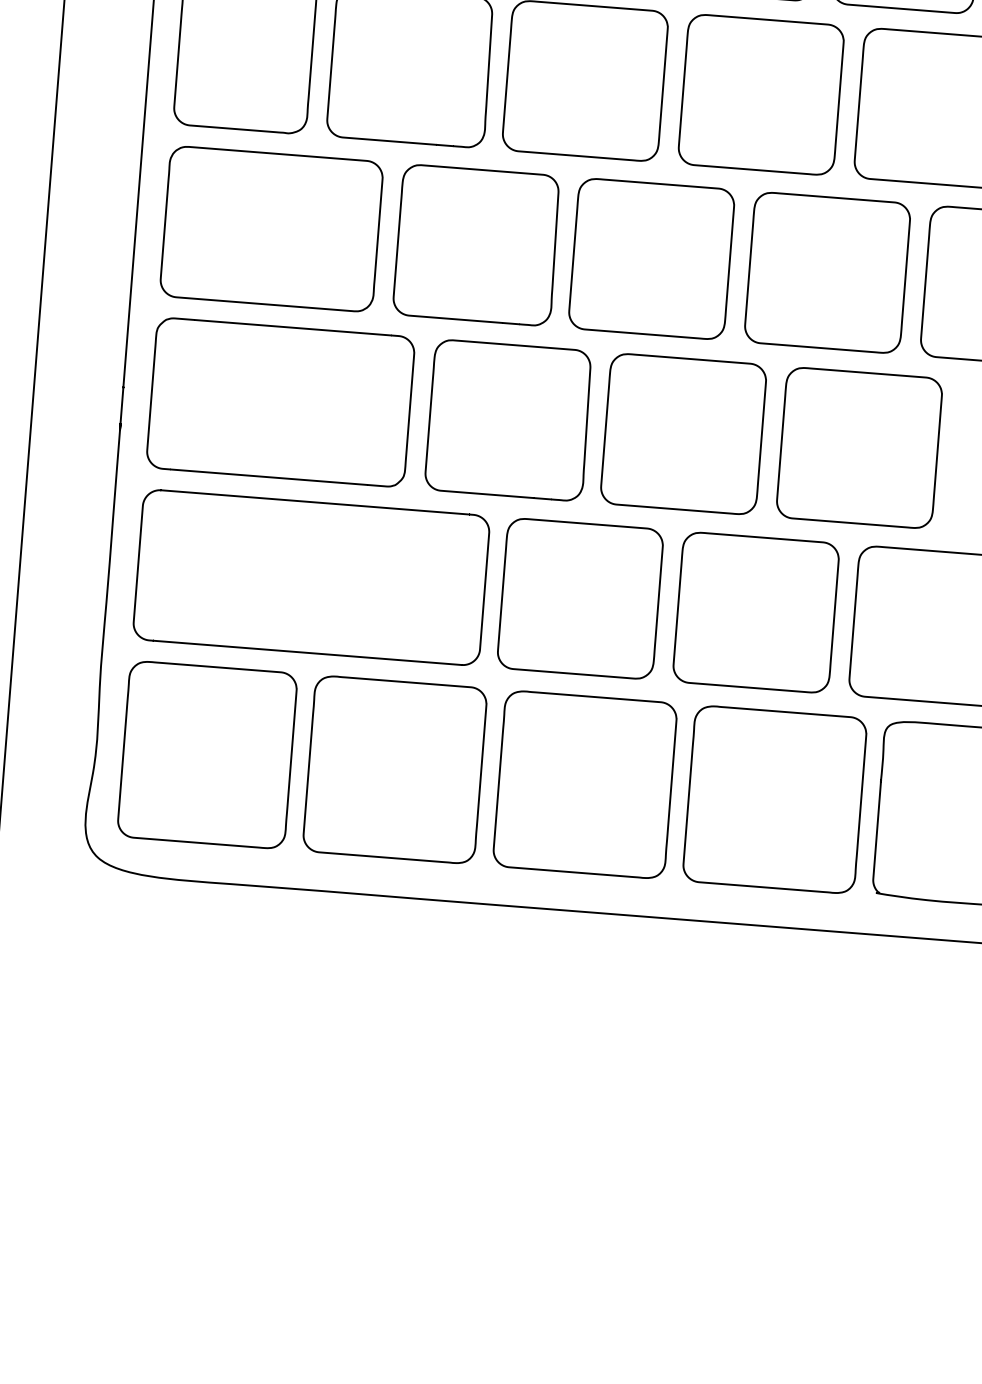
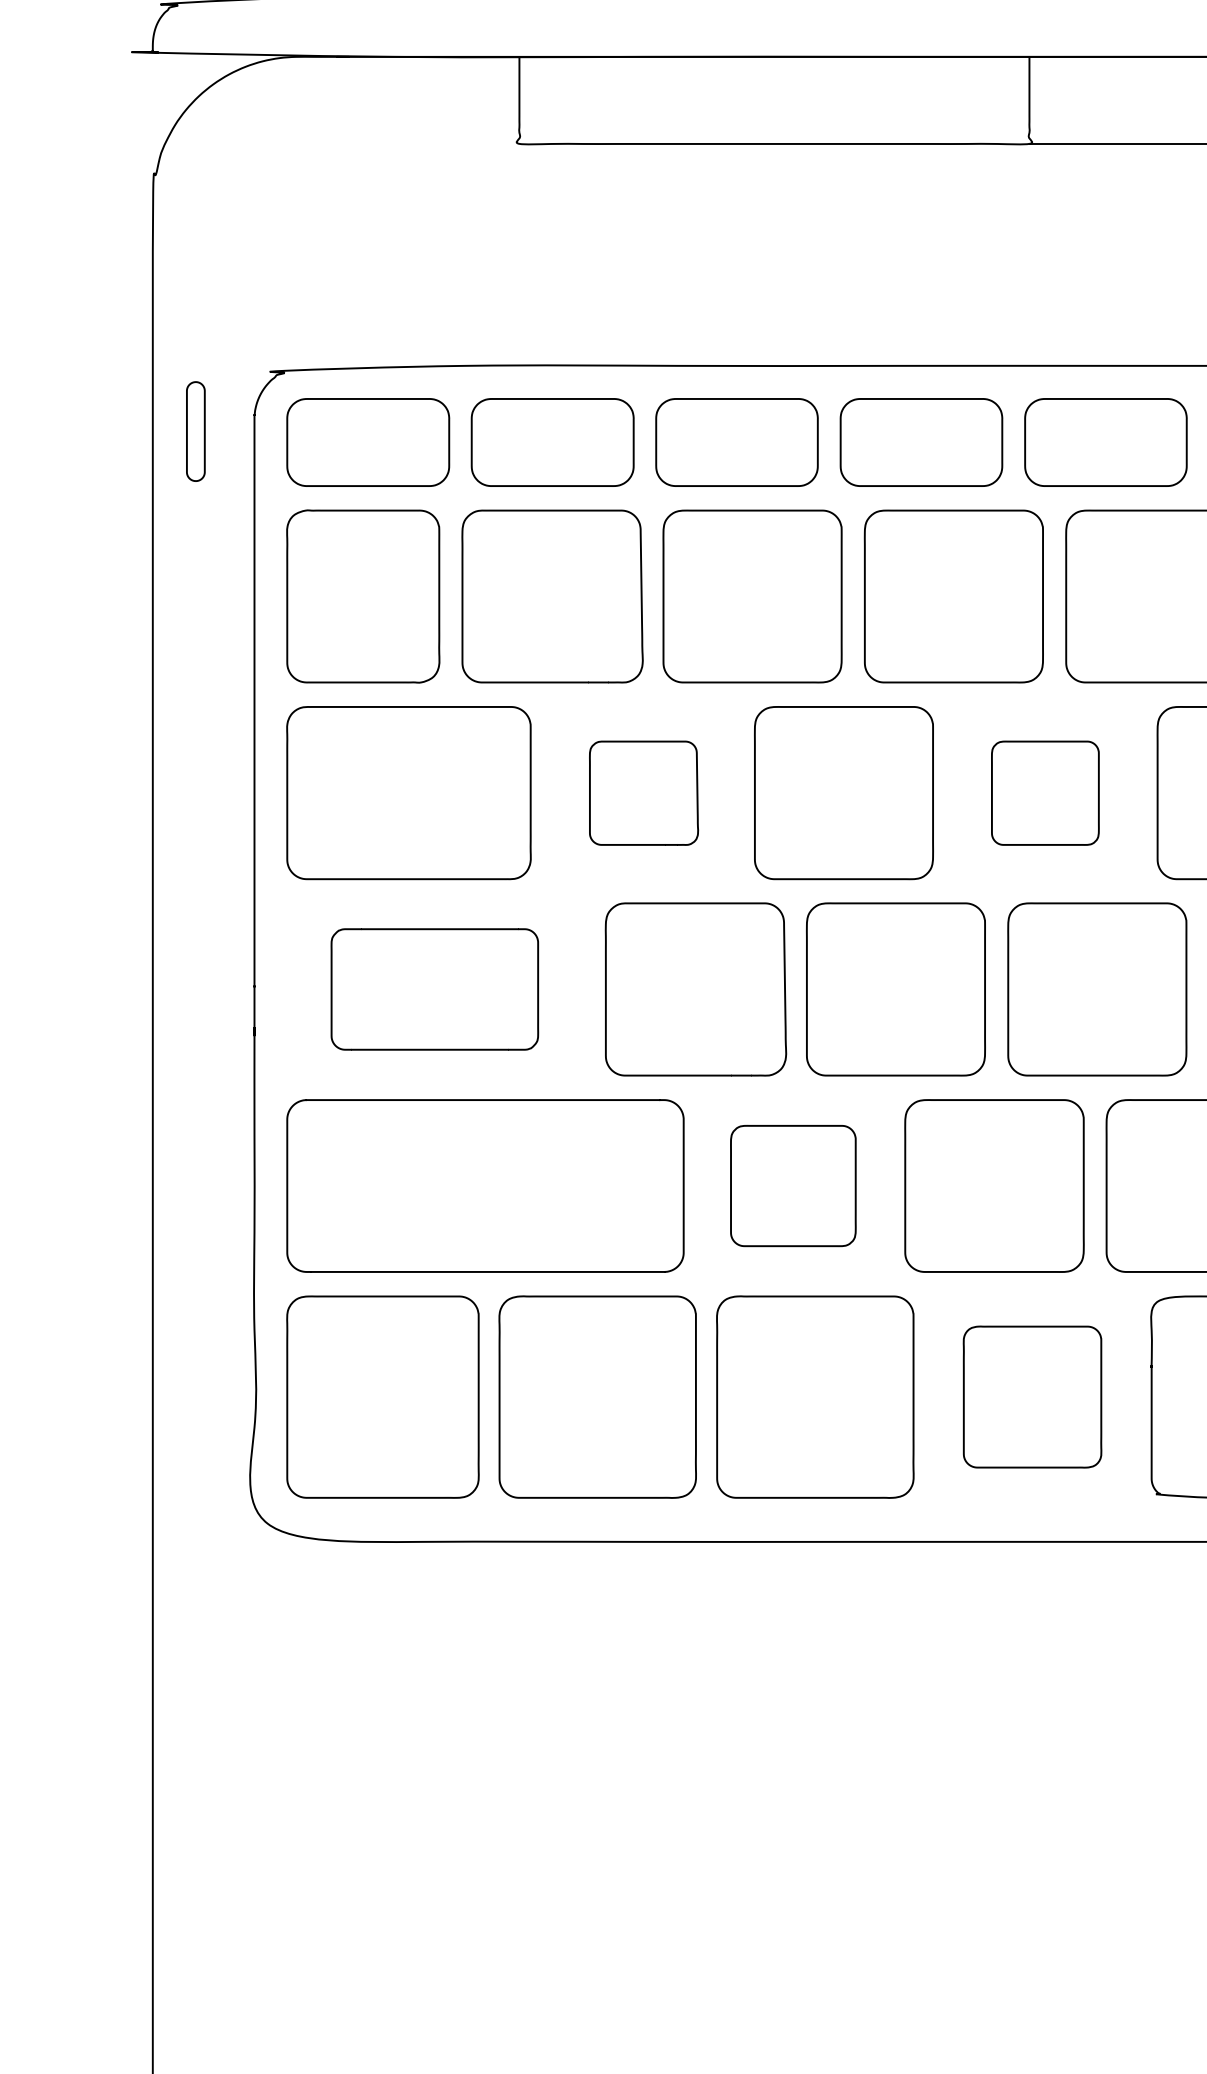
part: (476, 245) -> (643, 793), size x0.6
part: (827, 273) -> (1045, 793), size x0.6
part: (280, 402) -> (434, 989), size x0.7
part: (580, 598) -> (793, 1185), size x0.7
part: (774, 799) -> (1032, 1396), size x0.7

